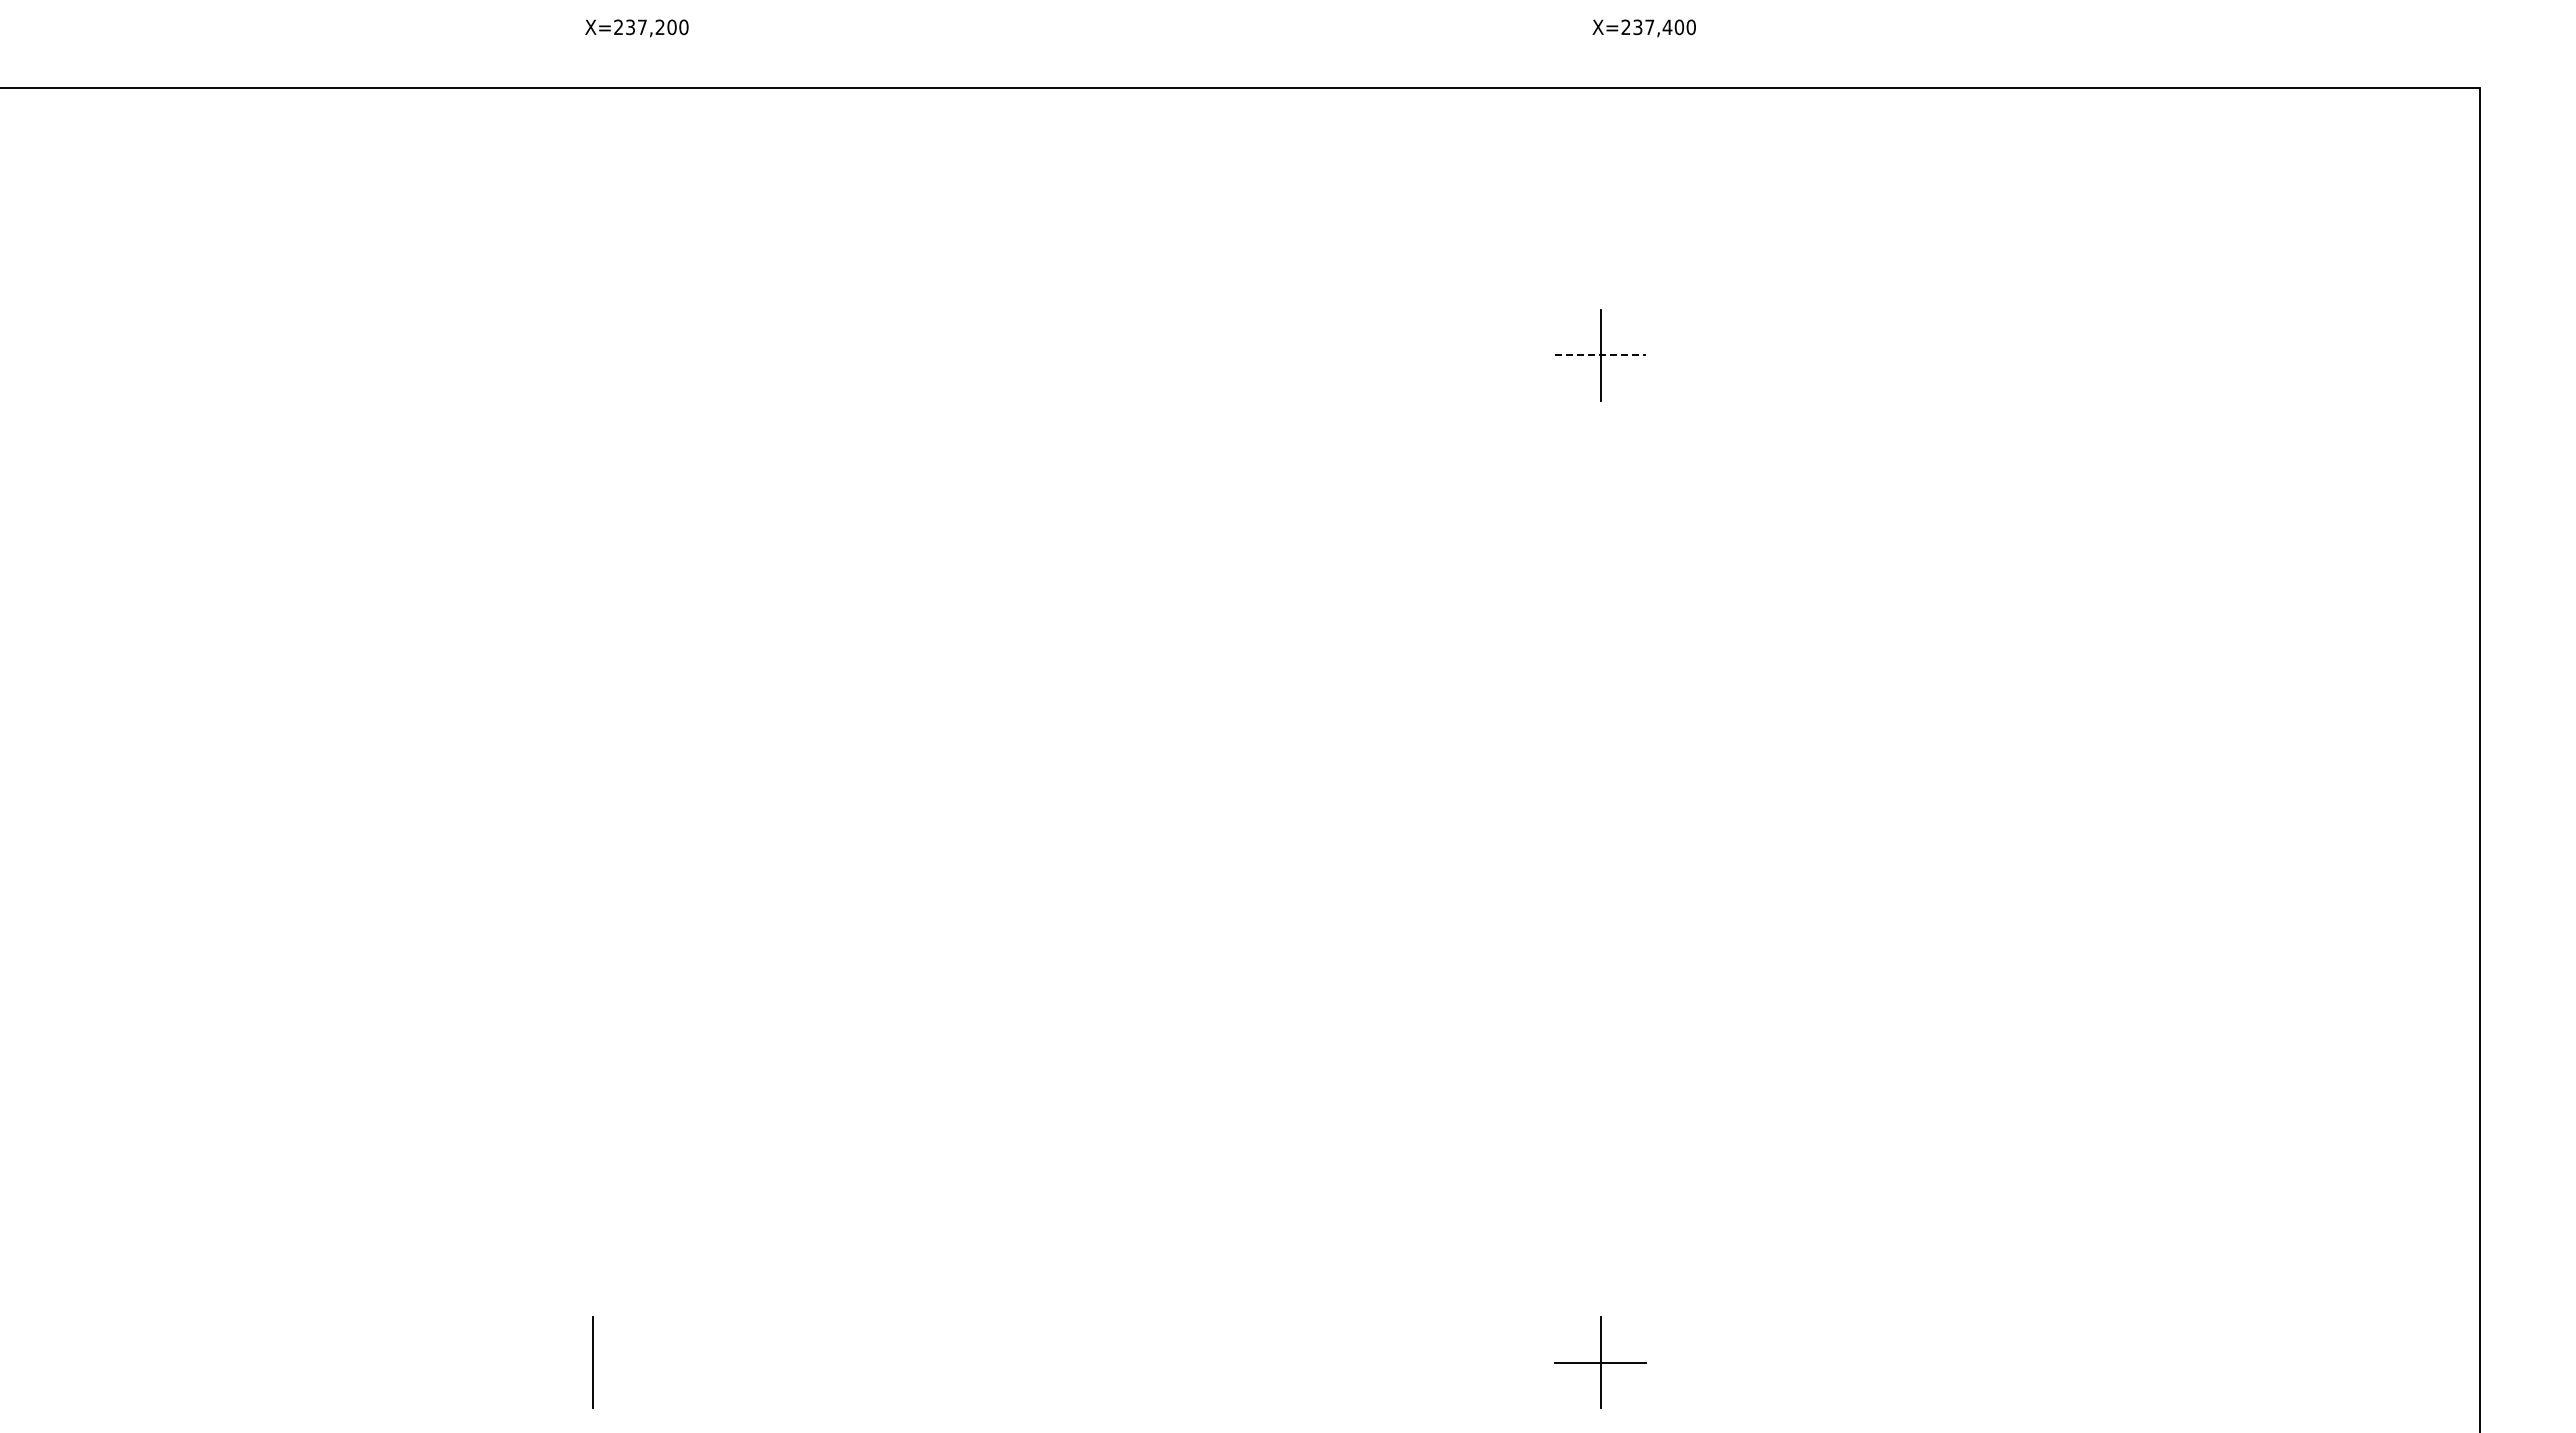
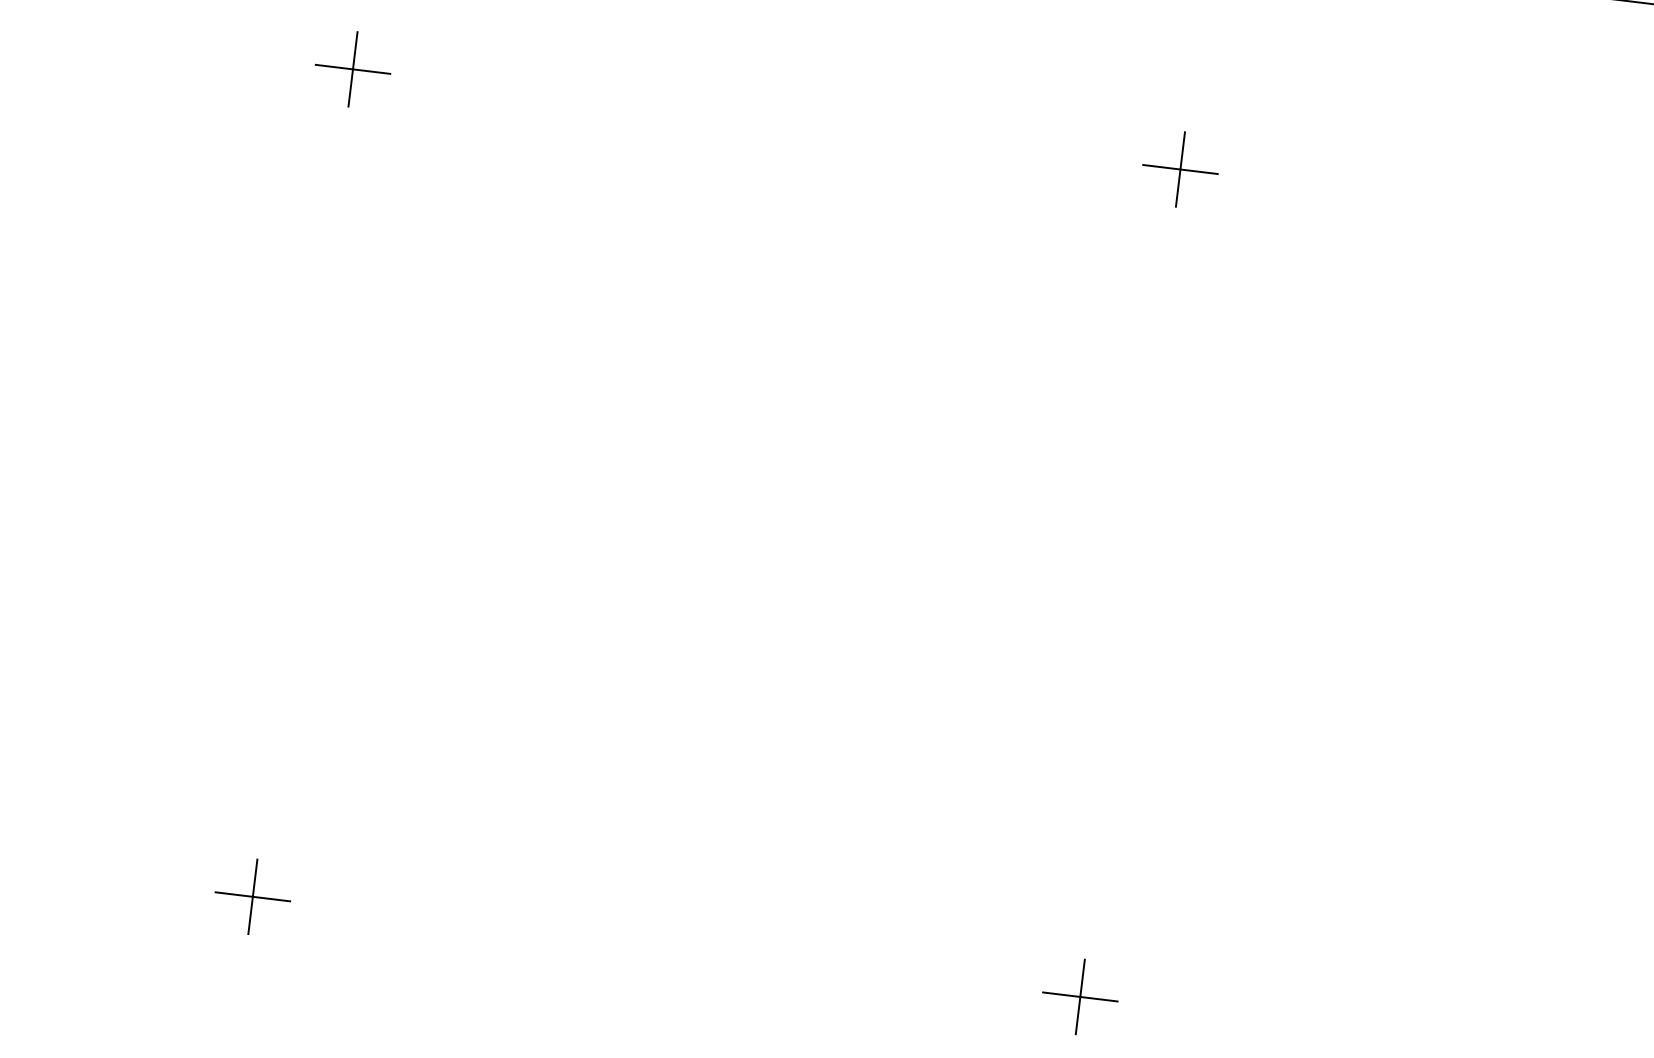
part: (593, 355) -> (353, 69), added
line: (1601, 355) -> (1181, 169), dashed -> solid
line: (592, 1362) -> (252, 896), added

